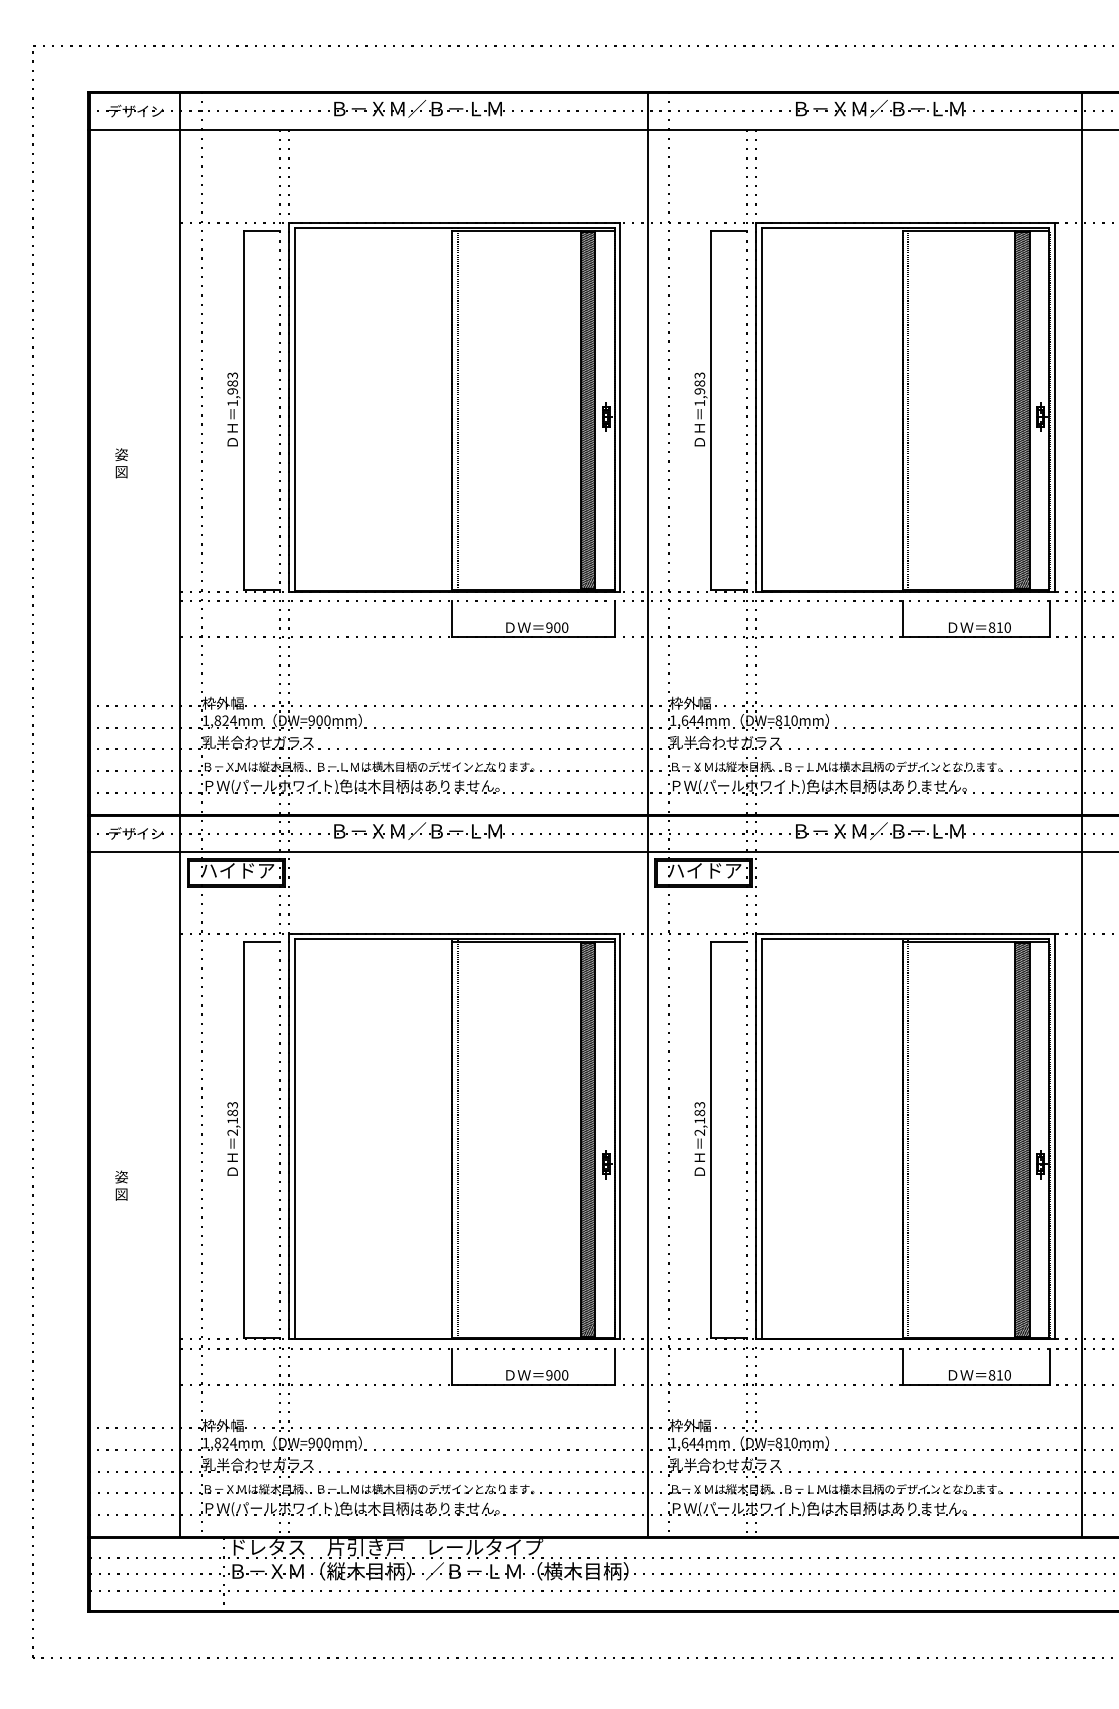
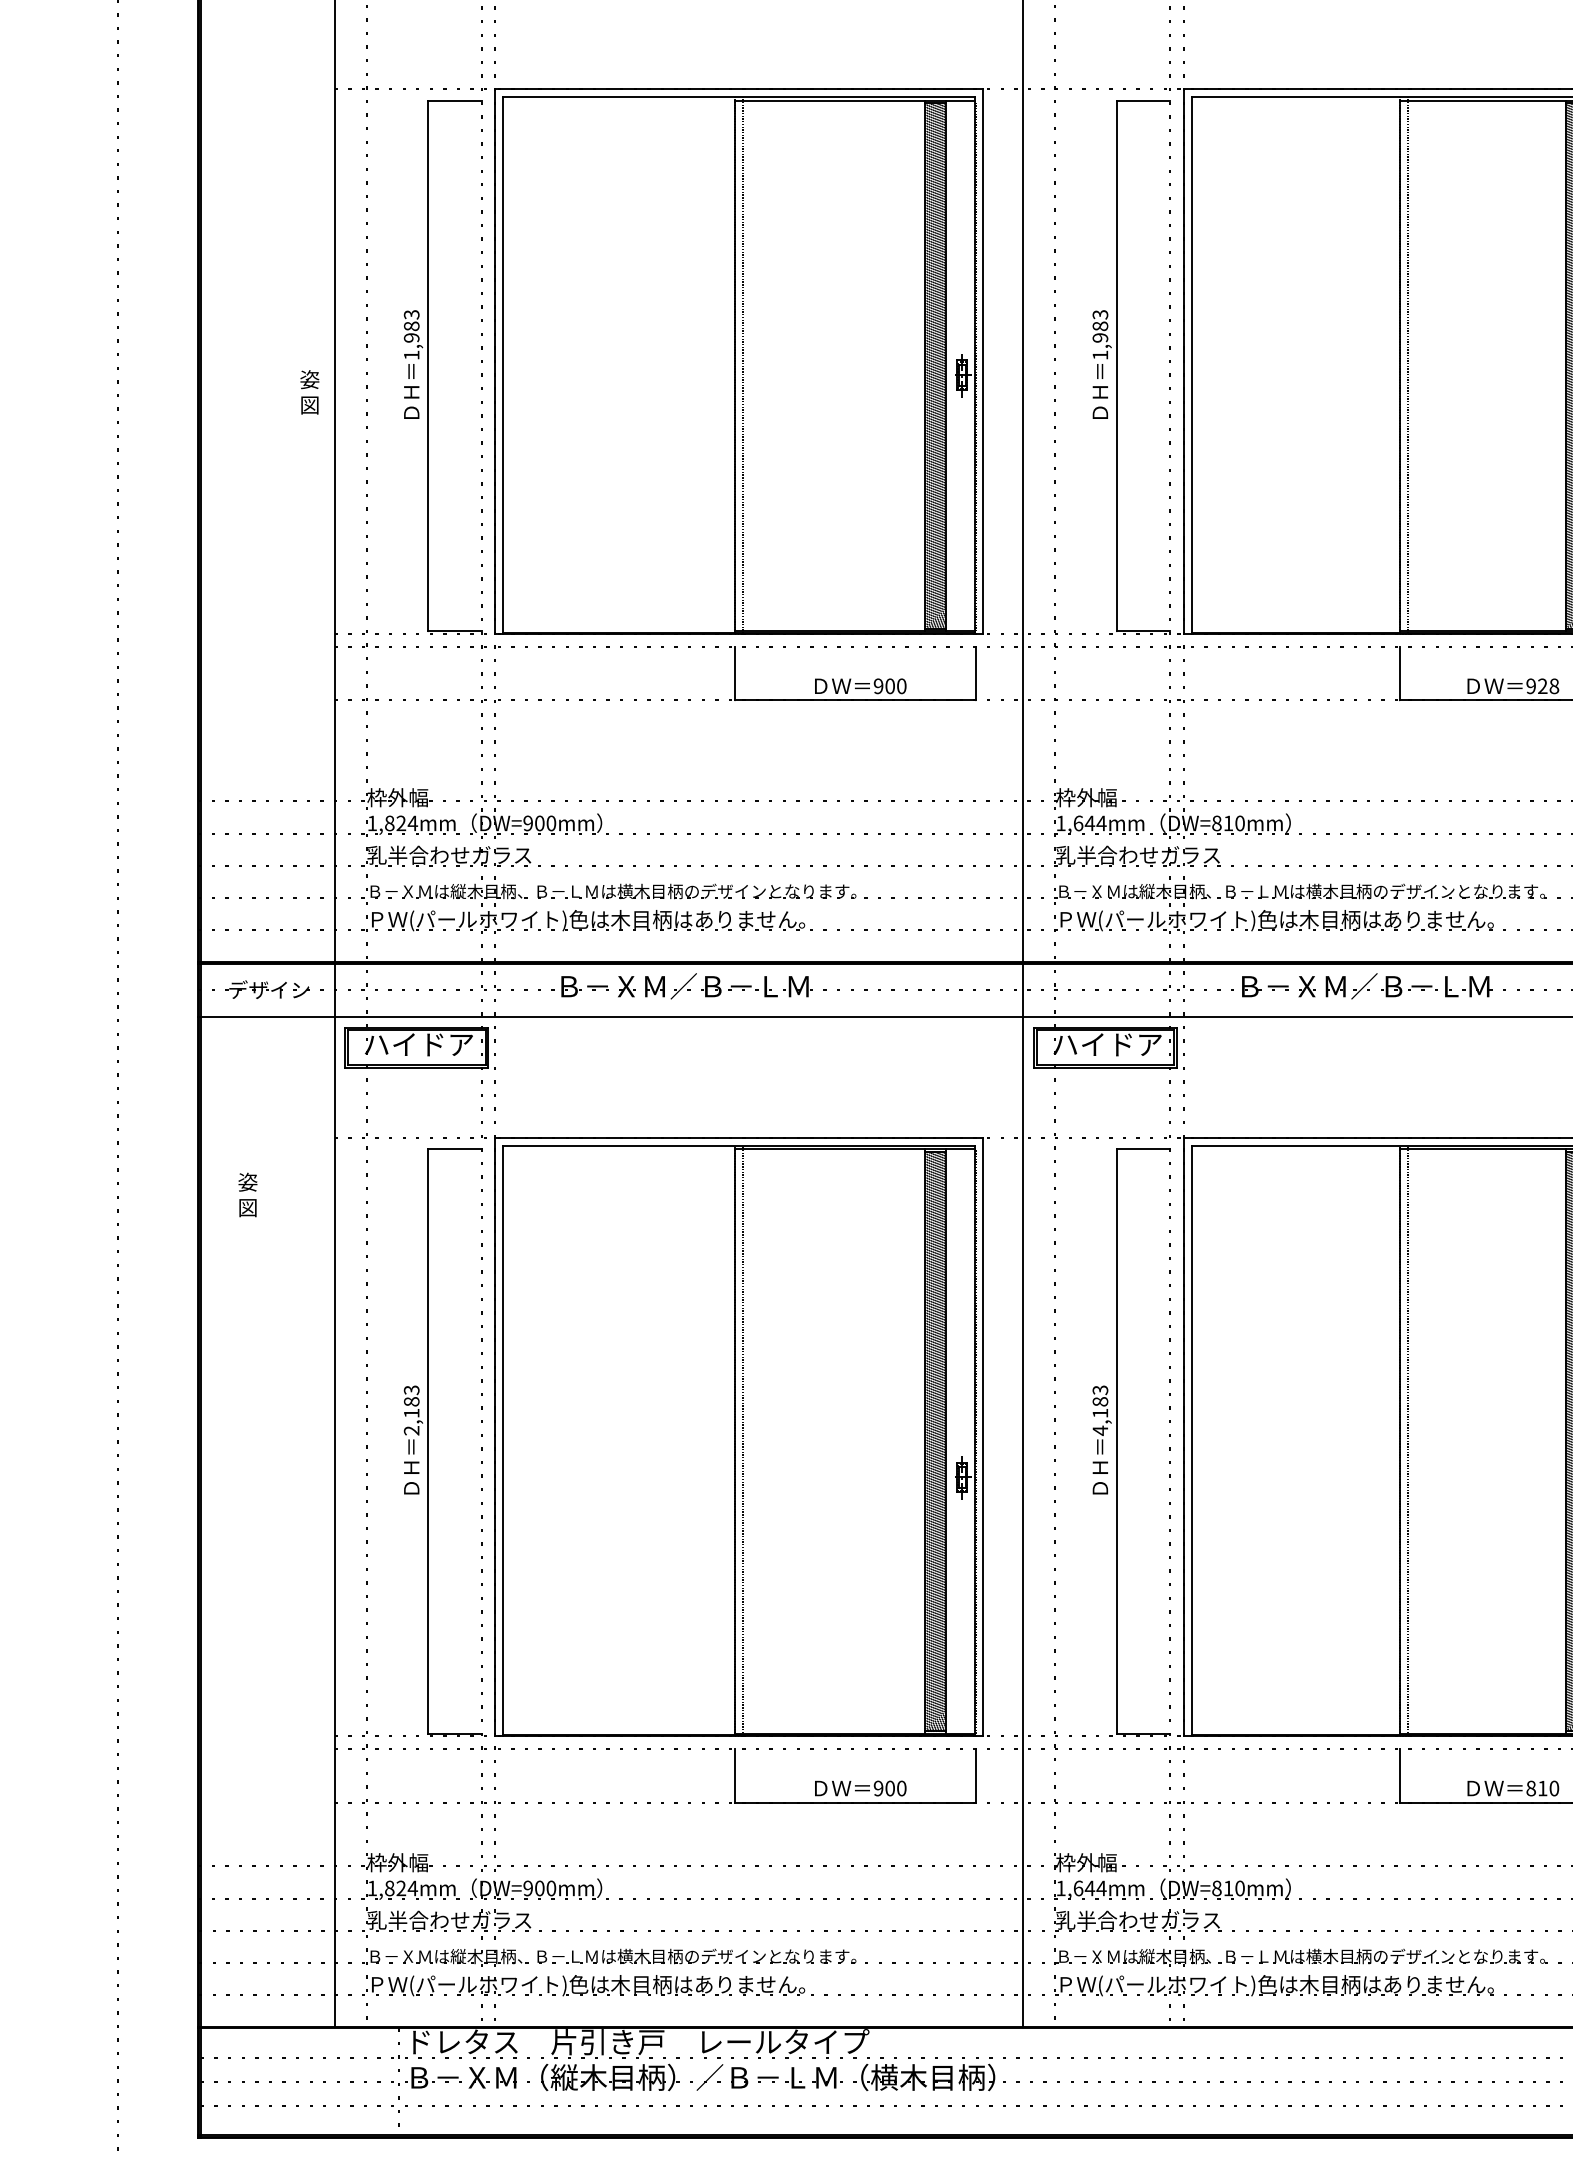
text: (121, 463) -> (309, 392), moved
text: (999, 627) -> (1542, 686), 810 -> 928
text: (699, 1132) -> (1099, 1430), 2,183 -> 4,183
text: (121, 1185) -> (247, 1194), moved

